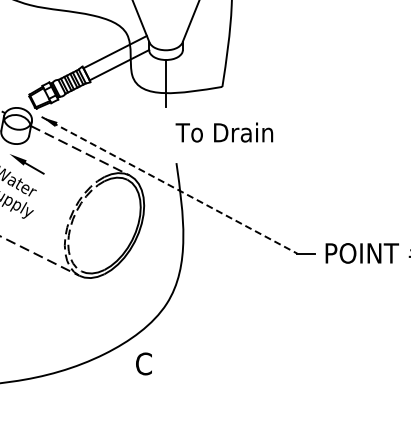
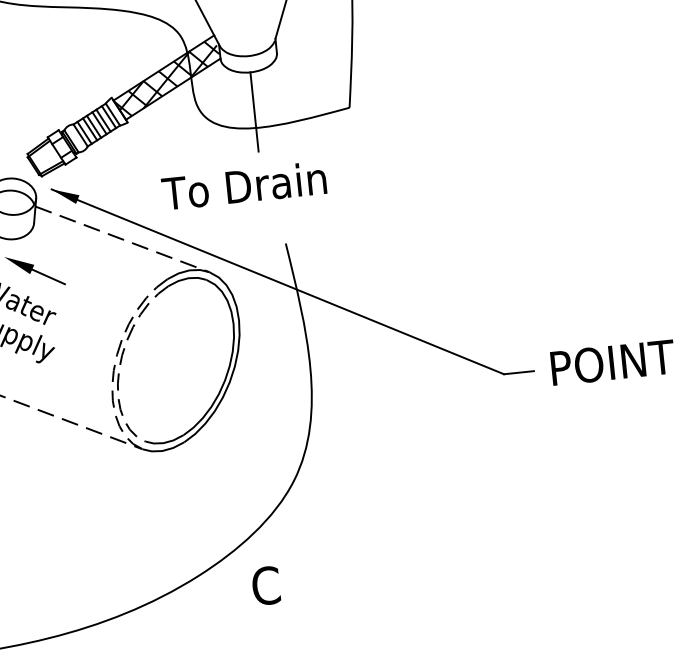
hatch: (115, 58) -> (165, 78), added
text: (224, 132) -> (244, 185), moved
line: (169, 185) -> (277, 282), dashed -> solid

